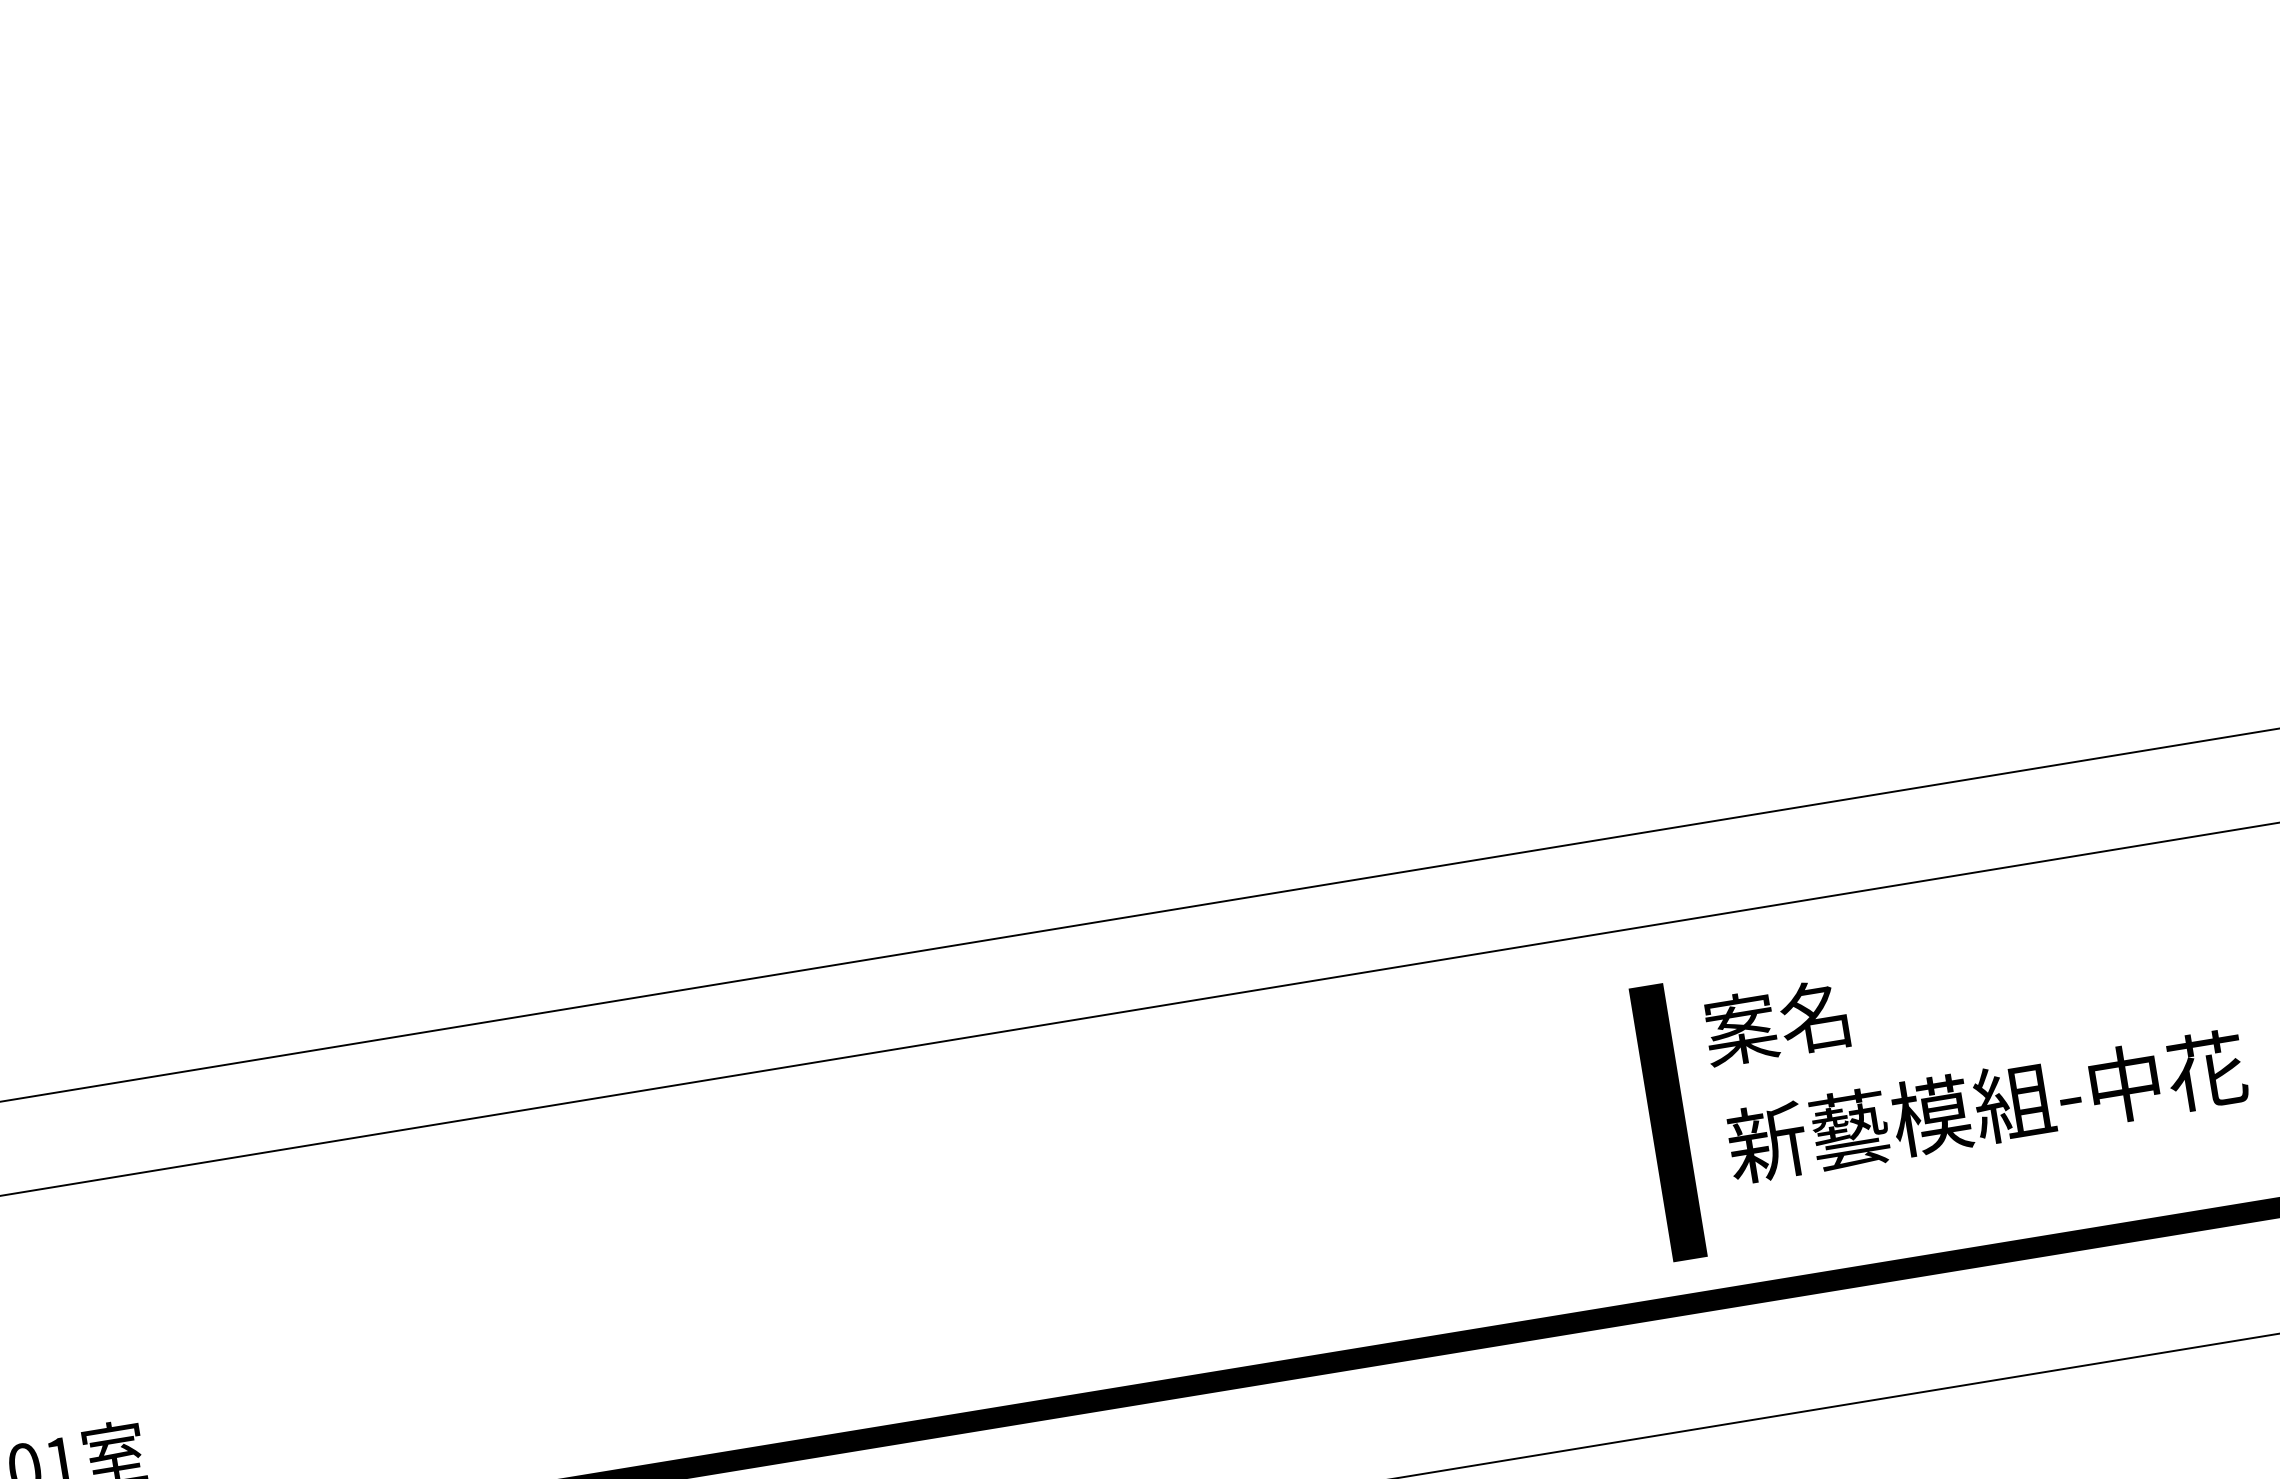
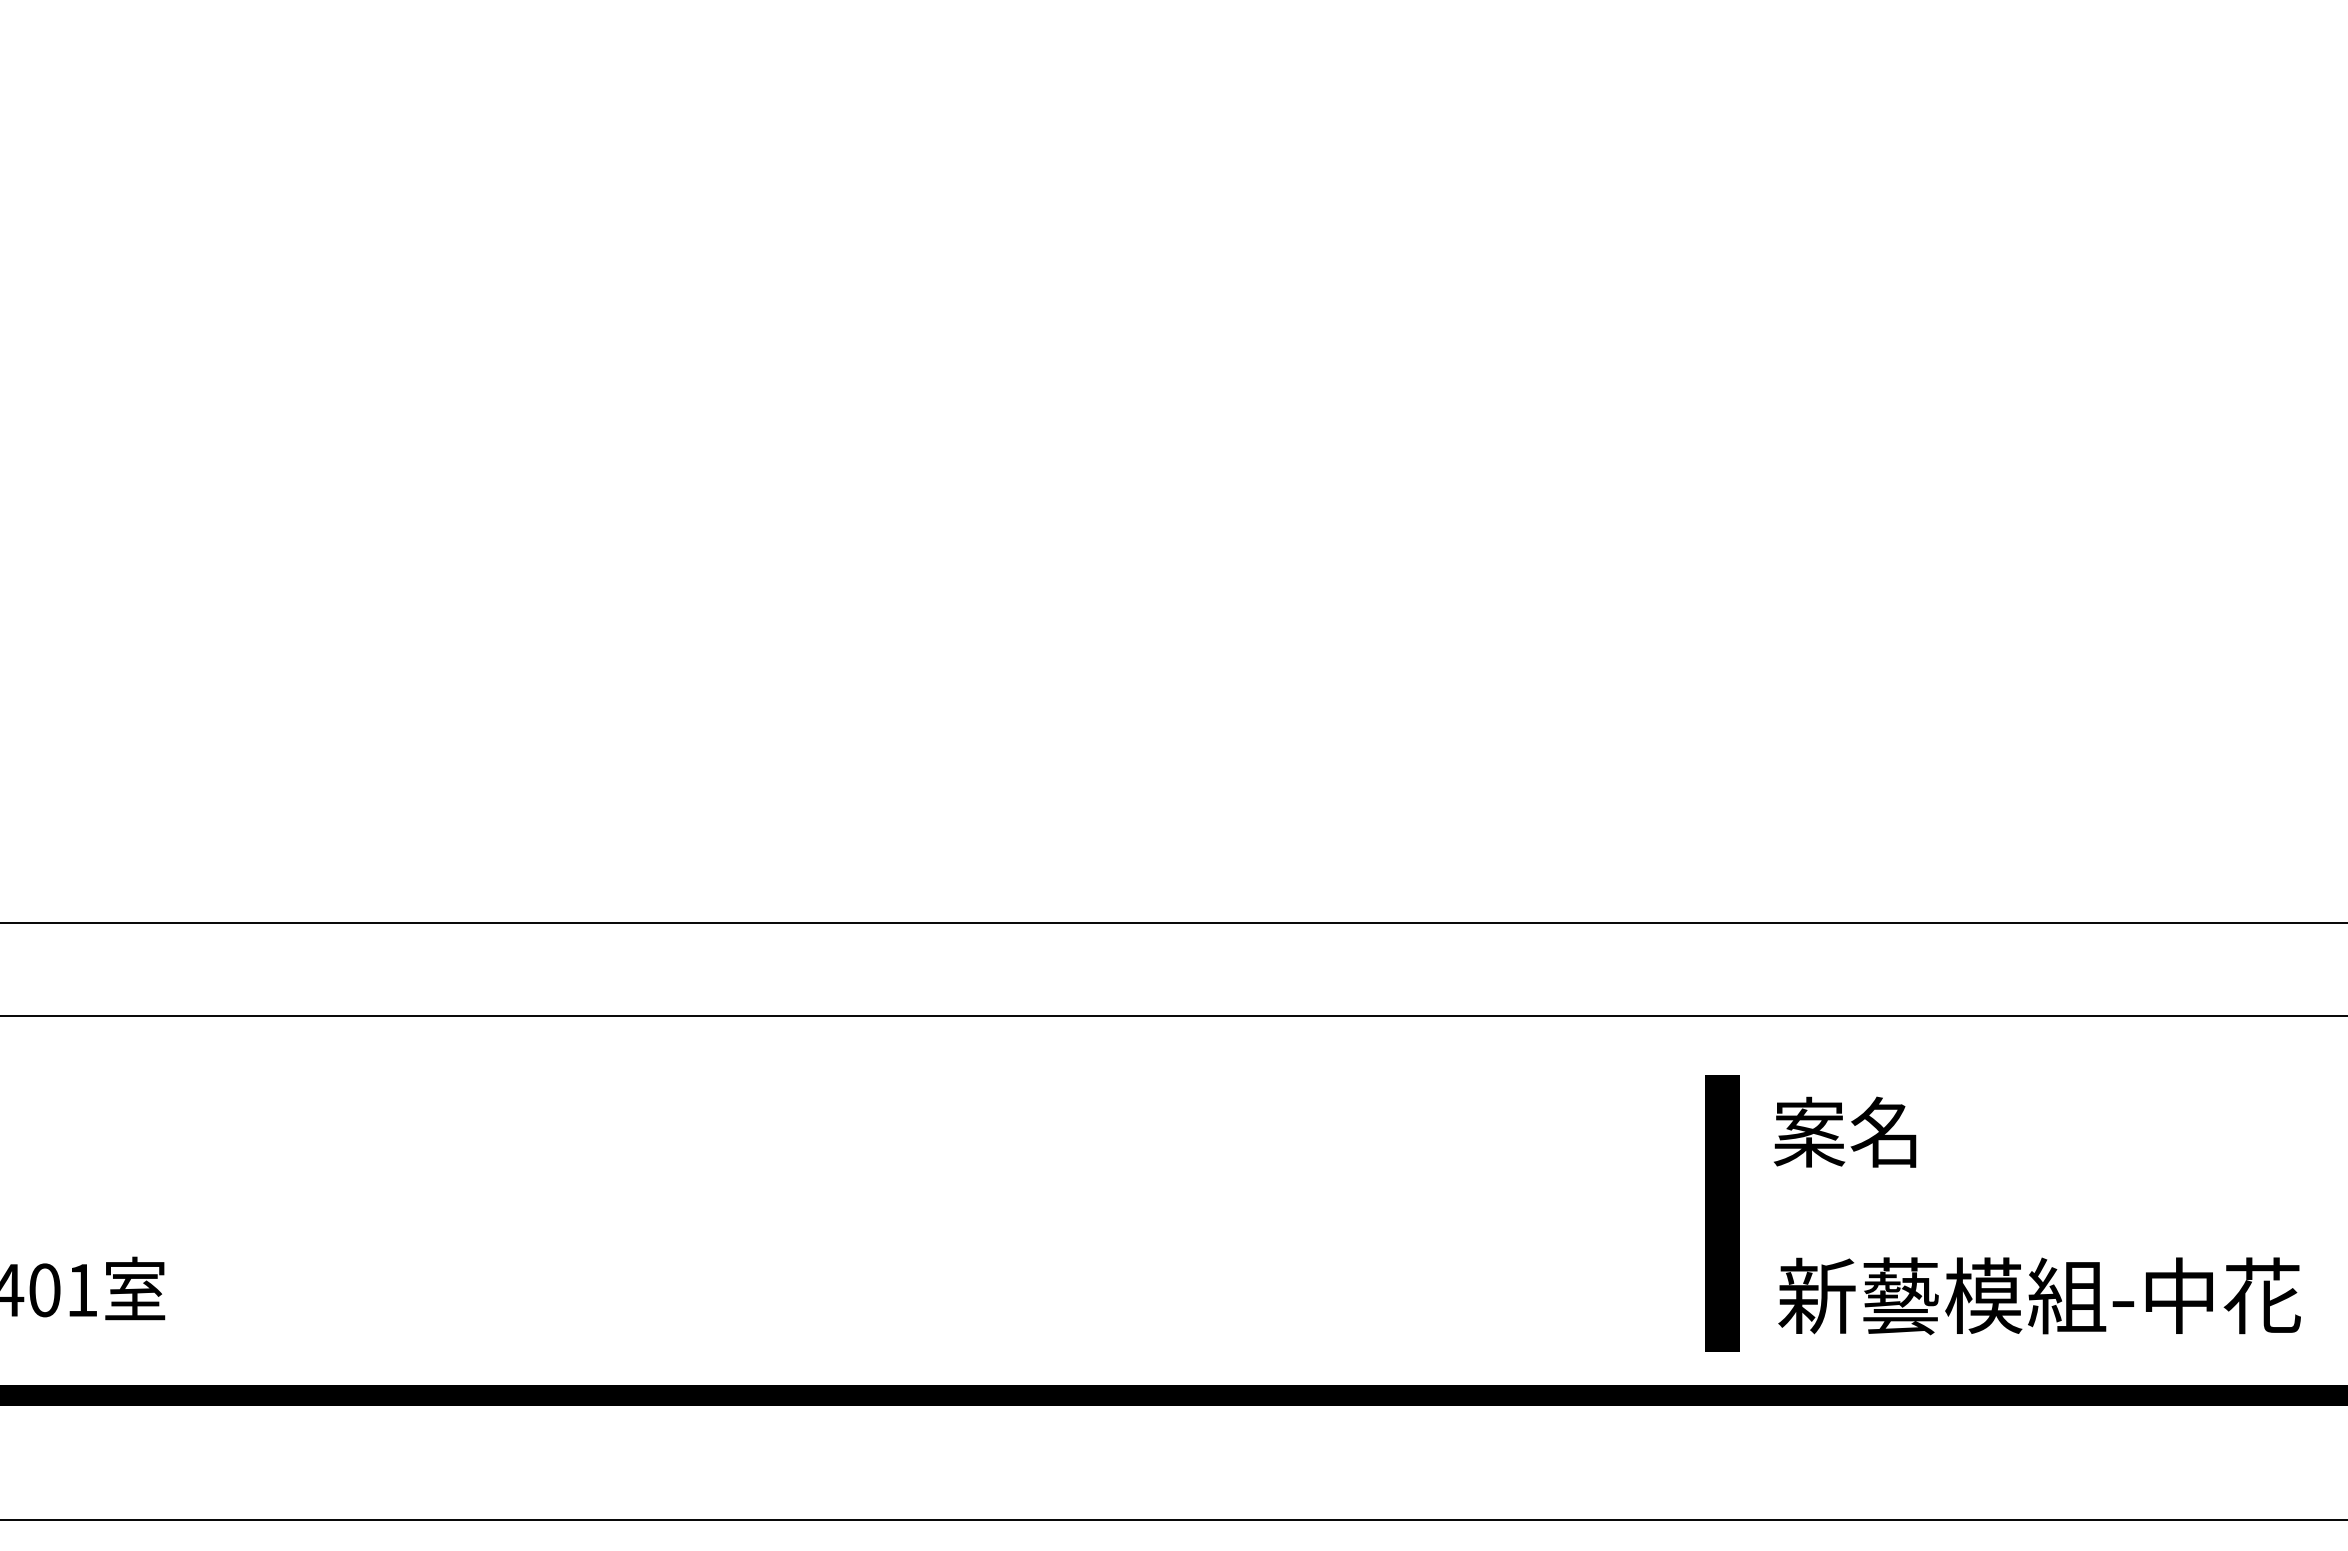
text: (1986, 1107) -> (2039, 1296), moved

